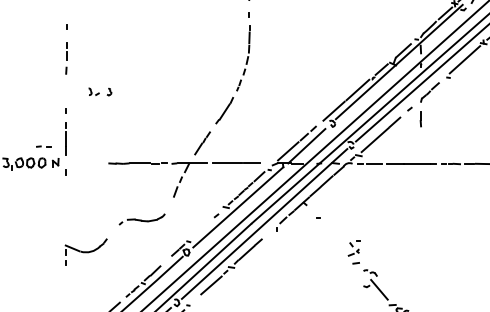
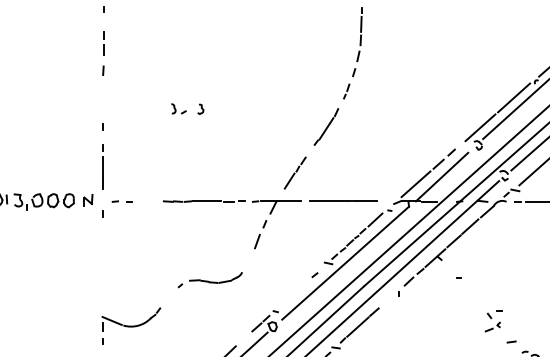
part: (100, 91) -> (188, 108), moved
part: (43, 146) -> (121, 201), moved
part: (353, 248) -> (492, 321), moved

